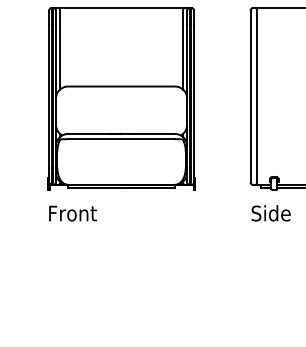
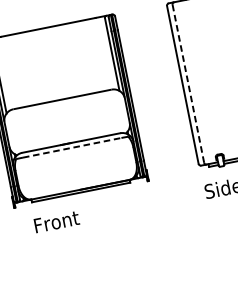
line: (256, 96) -> (188, 83), solid -> dashed
line: (121, 139) -> (72, 148), solid -> dashed
text: (72, 213) -> (56, 221), moved

